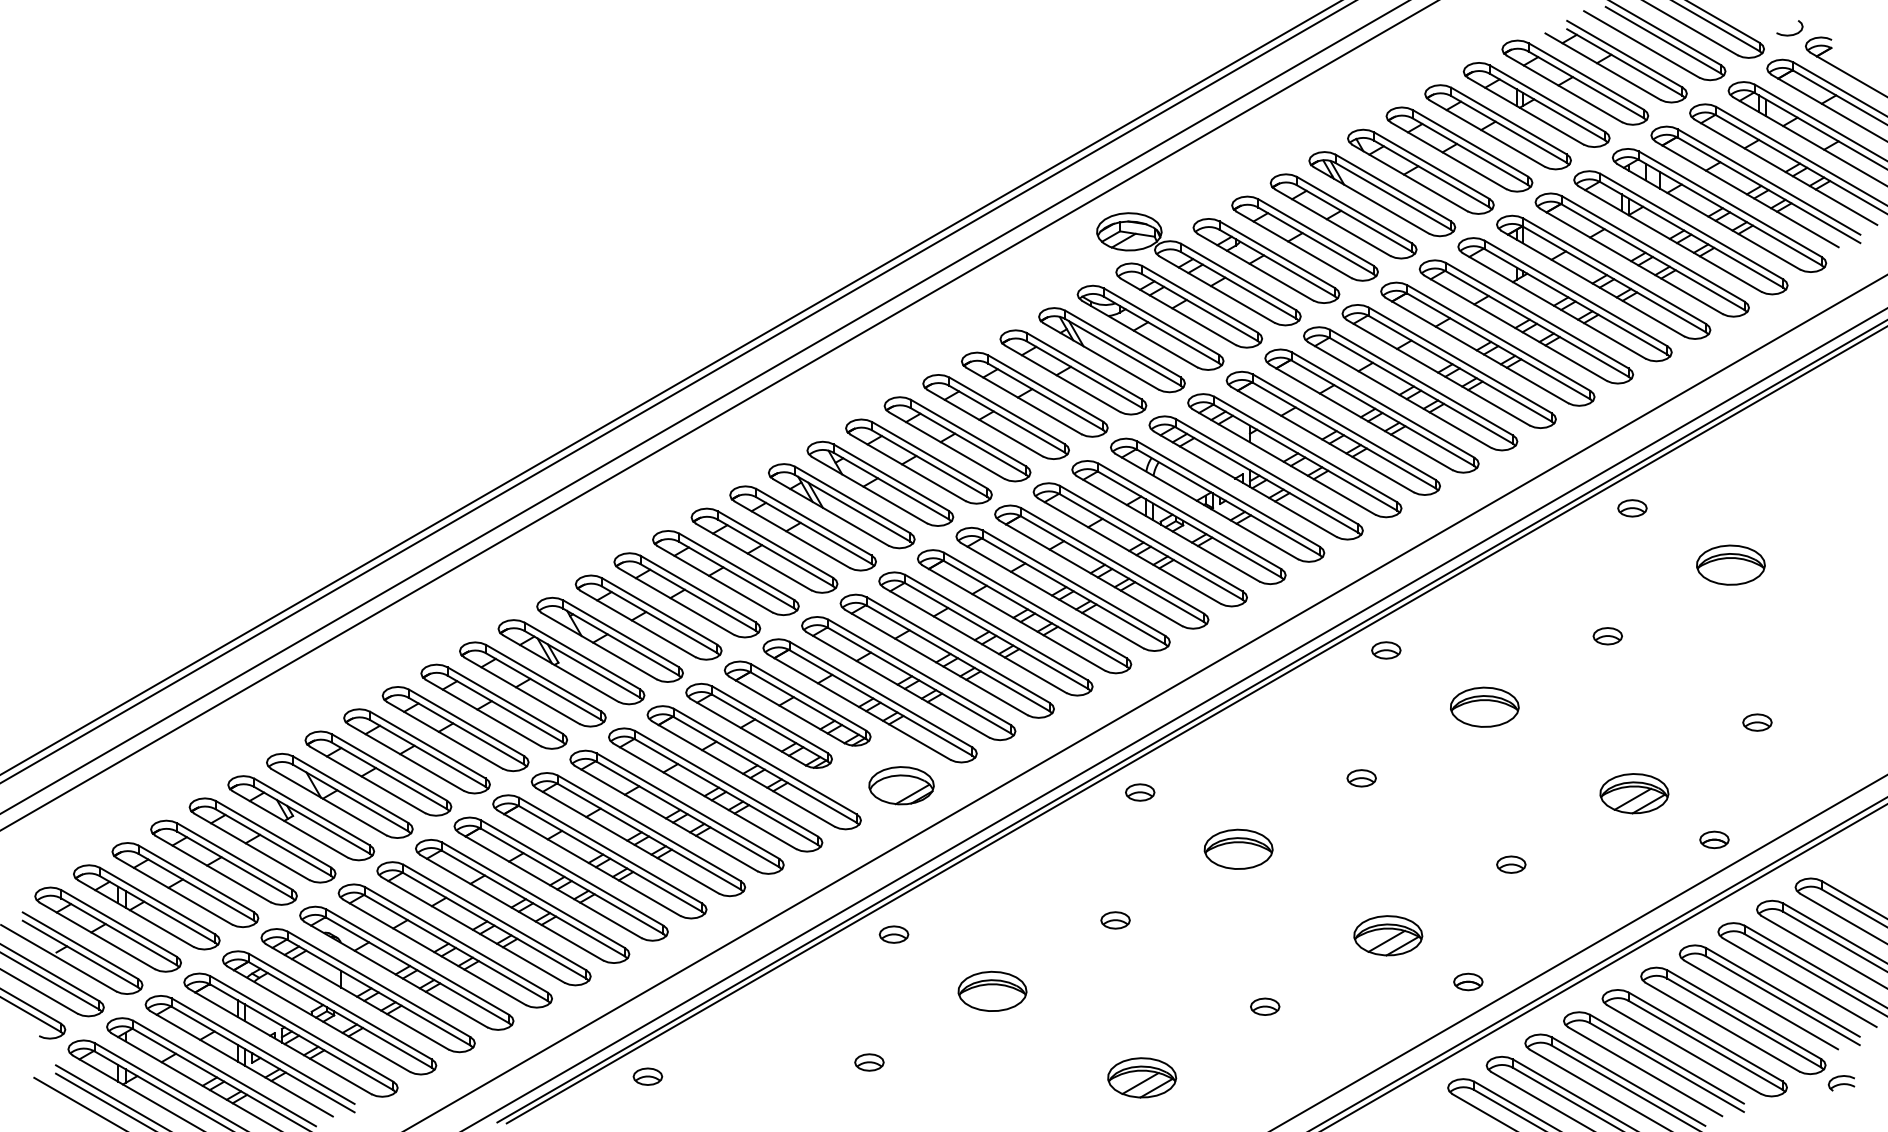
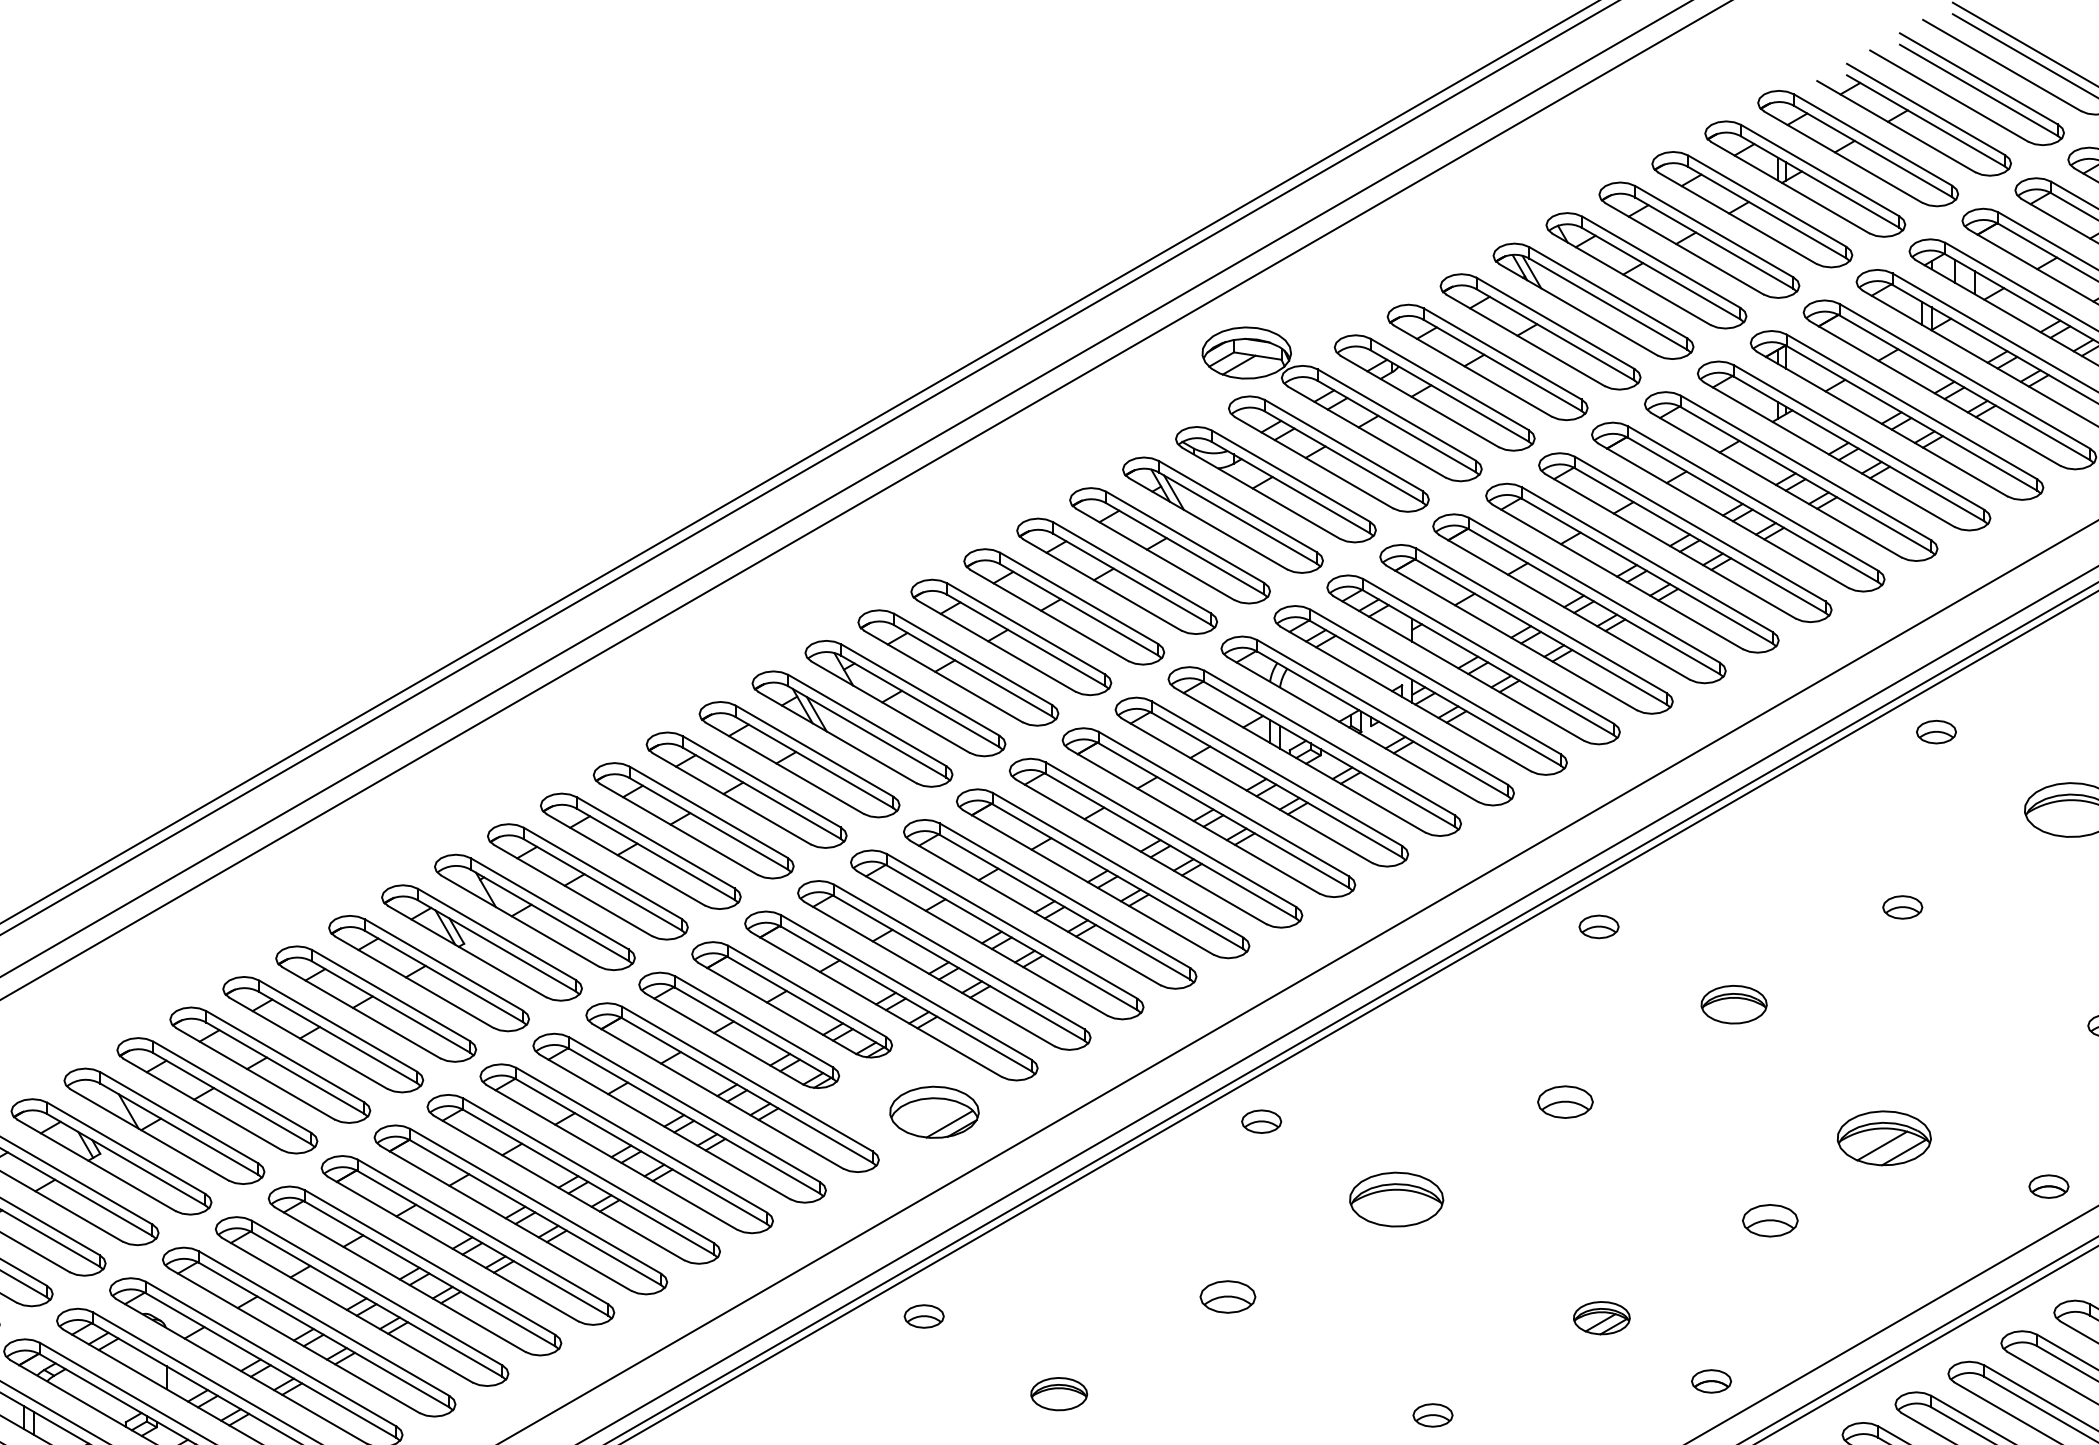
part: (1484, 706) -> (1733, 1003), size x0.7
part: (1361, 778) -> (1565, 1102), size x1.4
part: (1634, 793) -> (1884, 1138), moved
part: (1511, 864) -> (1770, 1220), size x1.4
part: (1115, 920) -> (1227, 1297), size x1.4
part: (1388, 935) -> (1602, 1317), size x0.6
part: (992, 990) -> (1059, 1393), size x0.6

